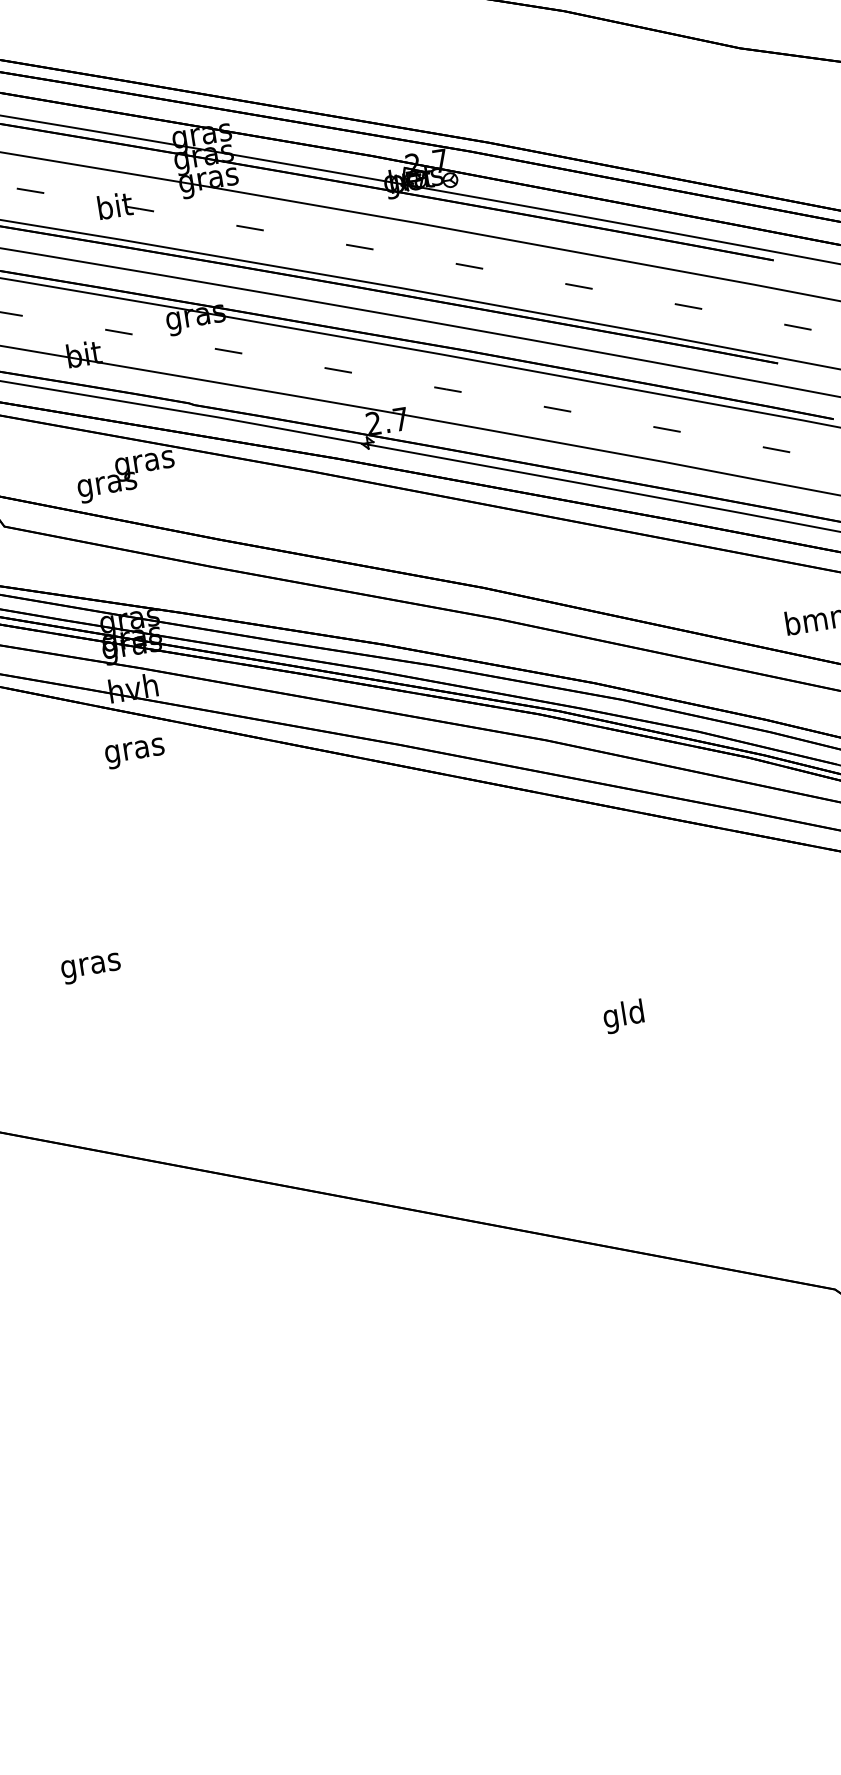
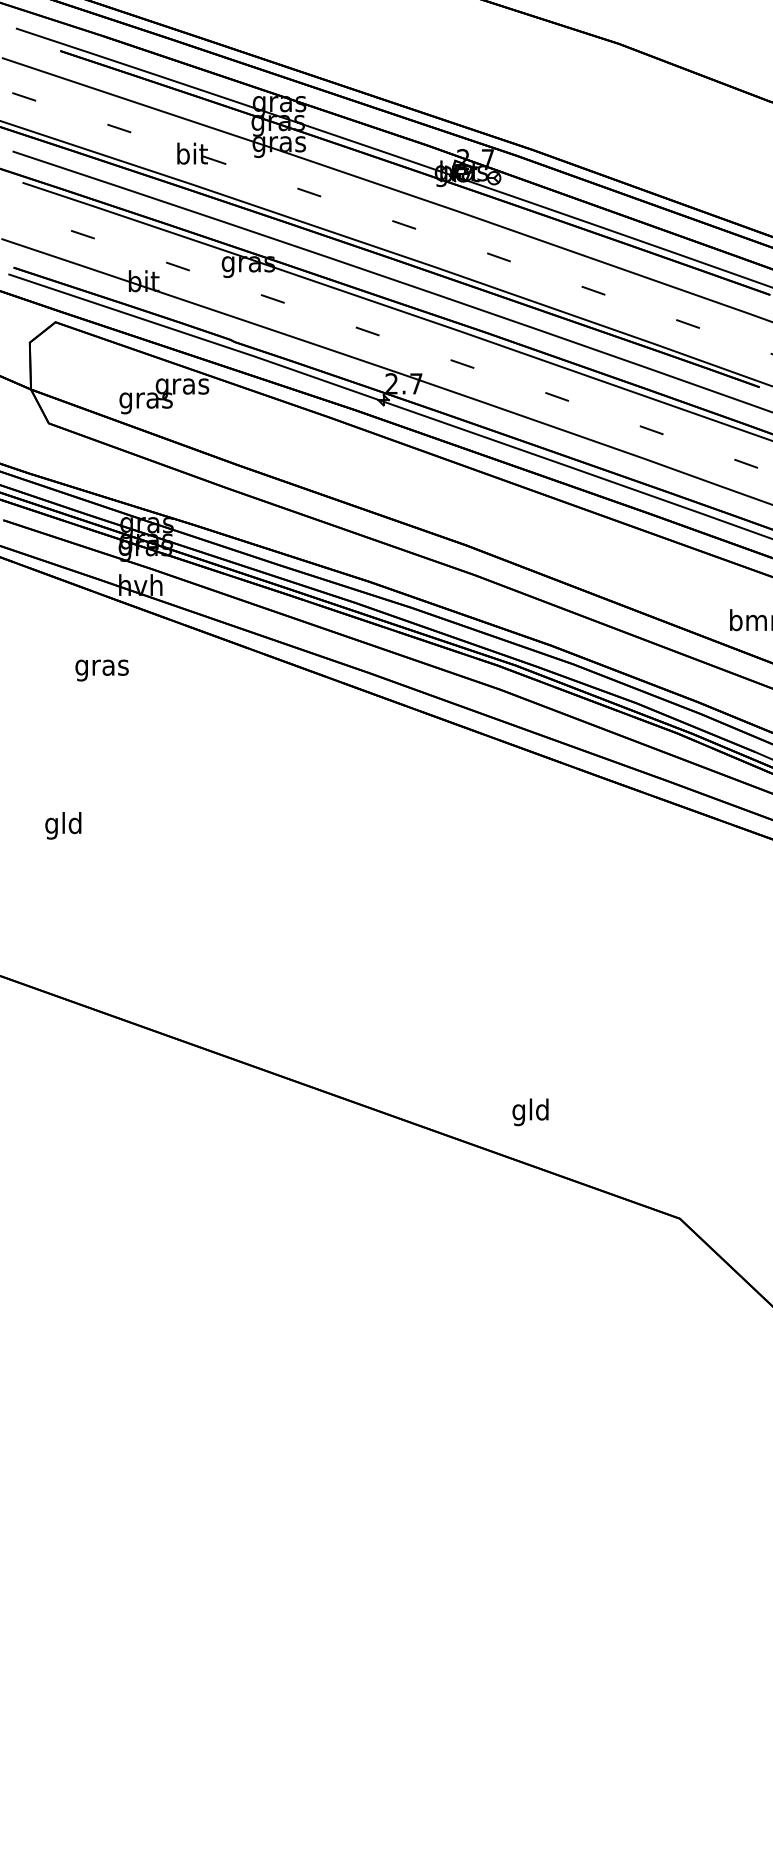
text: (134, 753) -> (101, 670), moved
text: (90, 965) -> (63, 825), gras -> gld
text: (623, 1016) -> (530, 1112), moved

